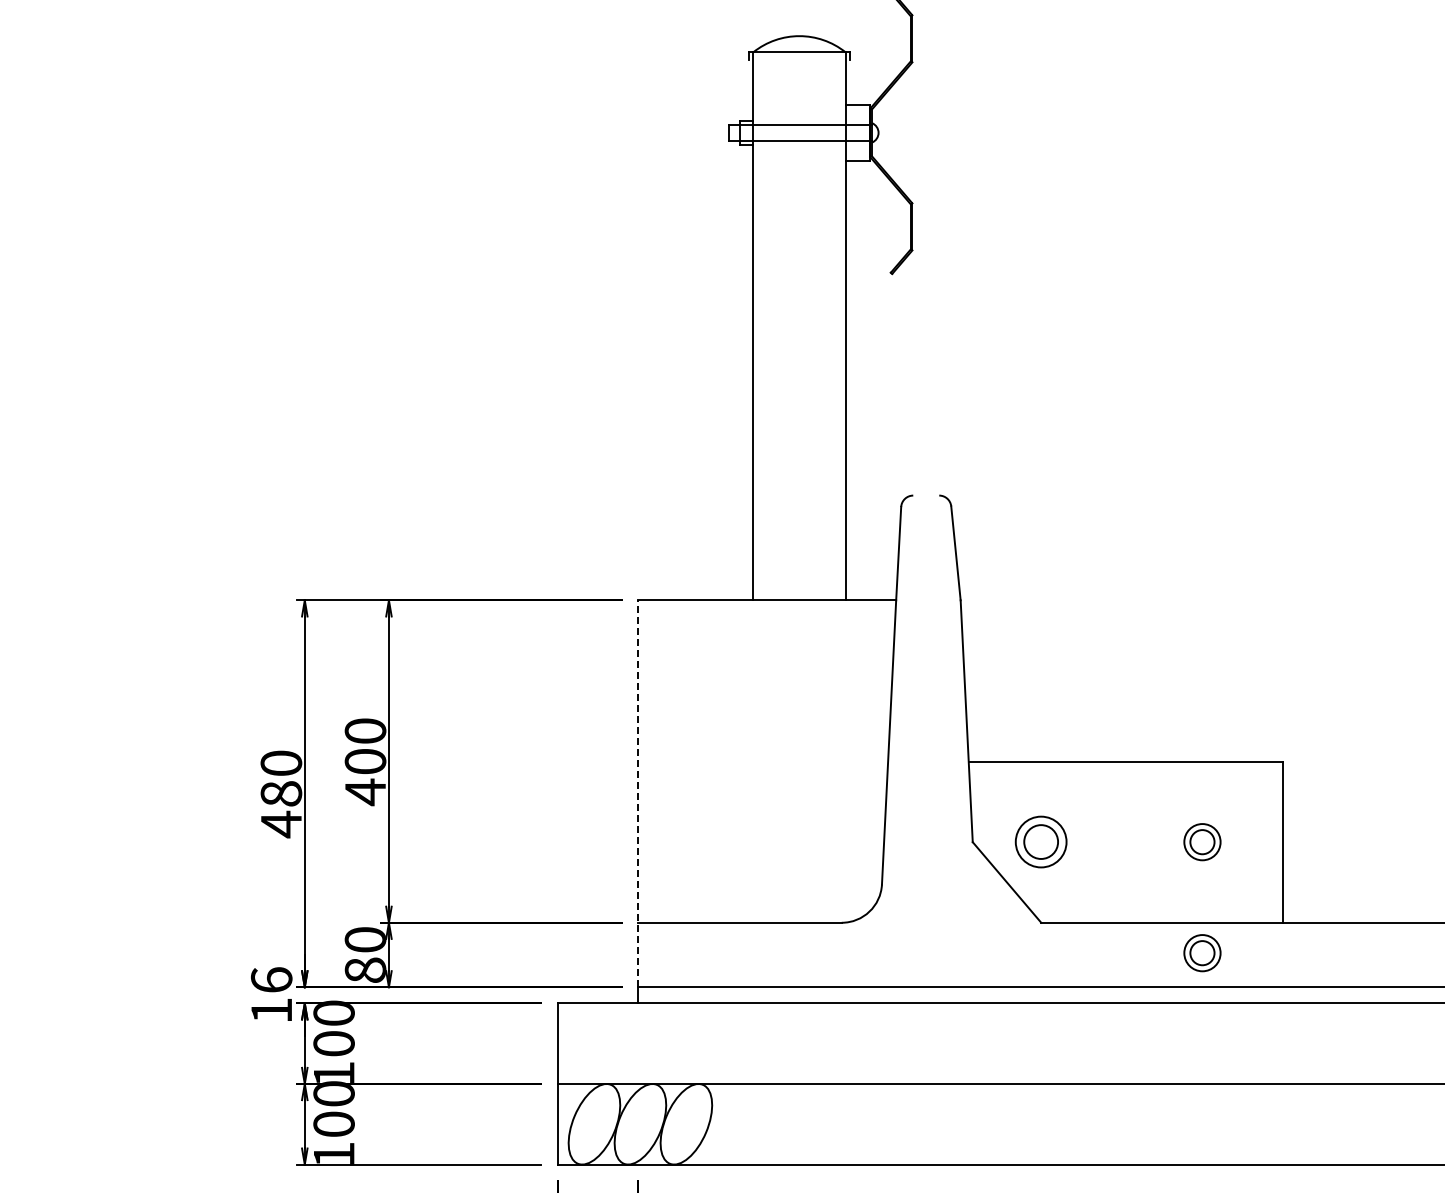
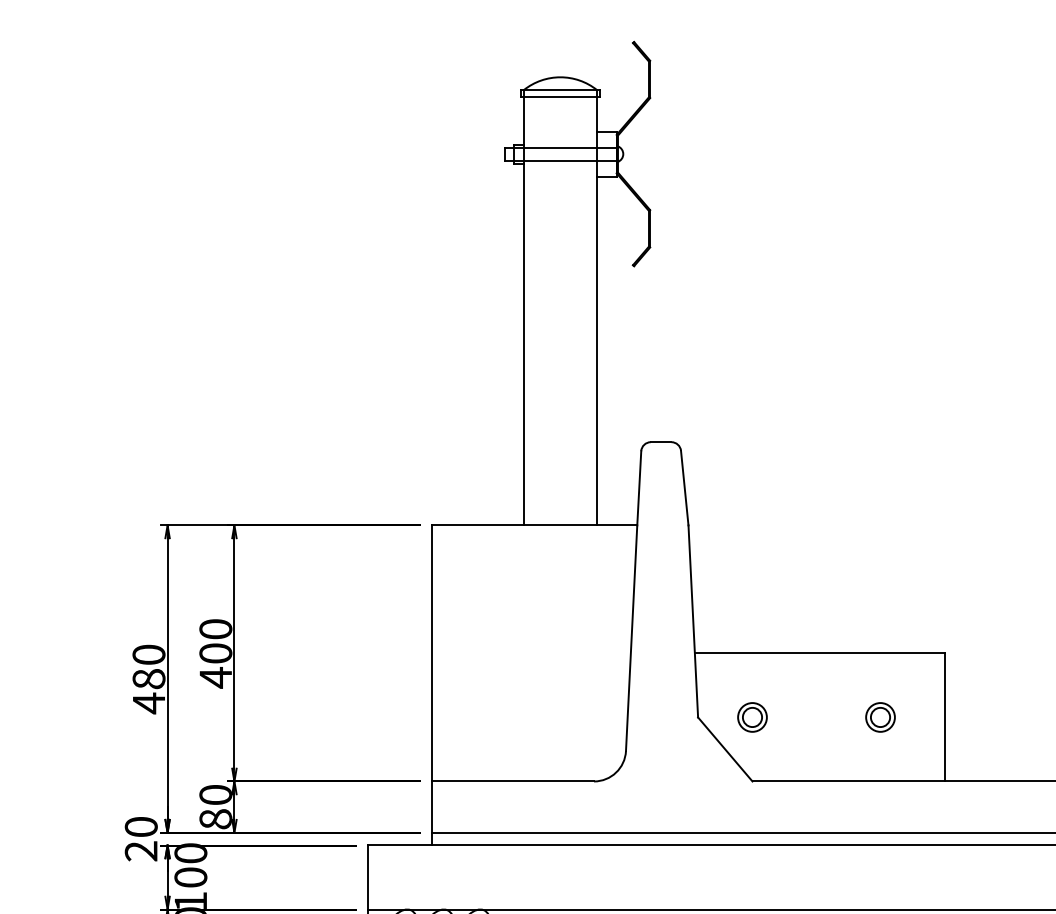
line: (799, 60) -> (560, 96), added
line: (926, 495) -> (661, 442), added
line: (638, 793) -> (432, 678), dashed -> solid
part: (1041, 842) -> (752, 717), size x0.71
part: (1202, 953) -> (880, 805), removed
text: (271, 995) -> (141, 839), 16 -> 20

